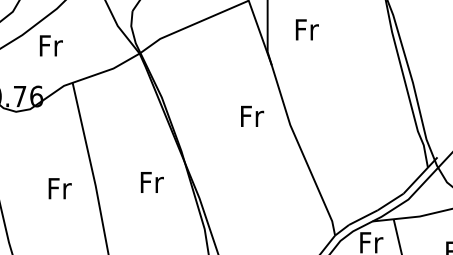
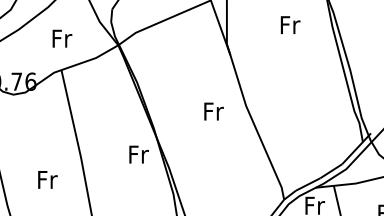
text: (307, 29) -> (290, 24), moved
text: (51, 45) -> (62, 38), moved
text: (251, 116) -> (213, 111), moved
text: (151, 182) -> (138, 154), moved
text: (59, 188) -> (47, 179), moved

